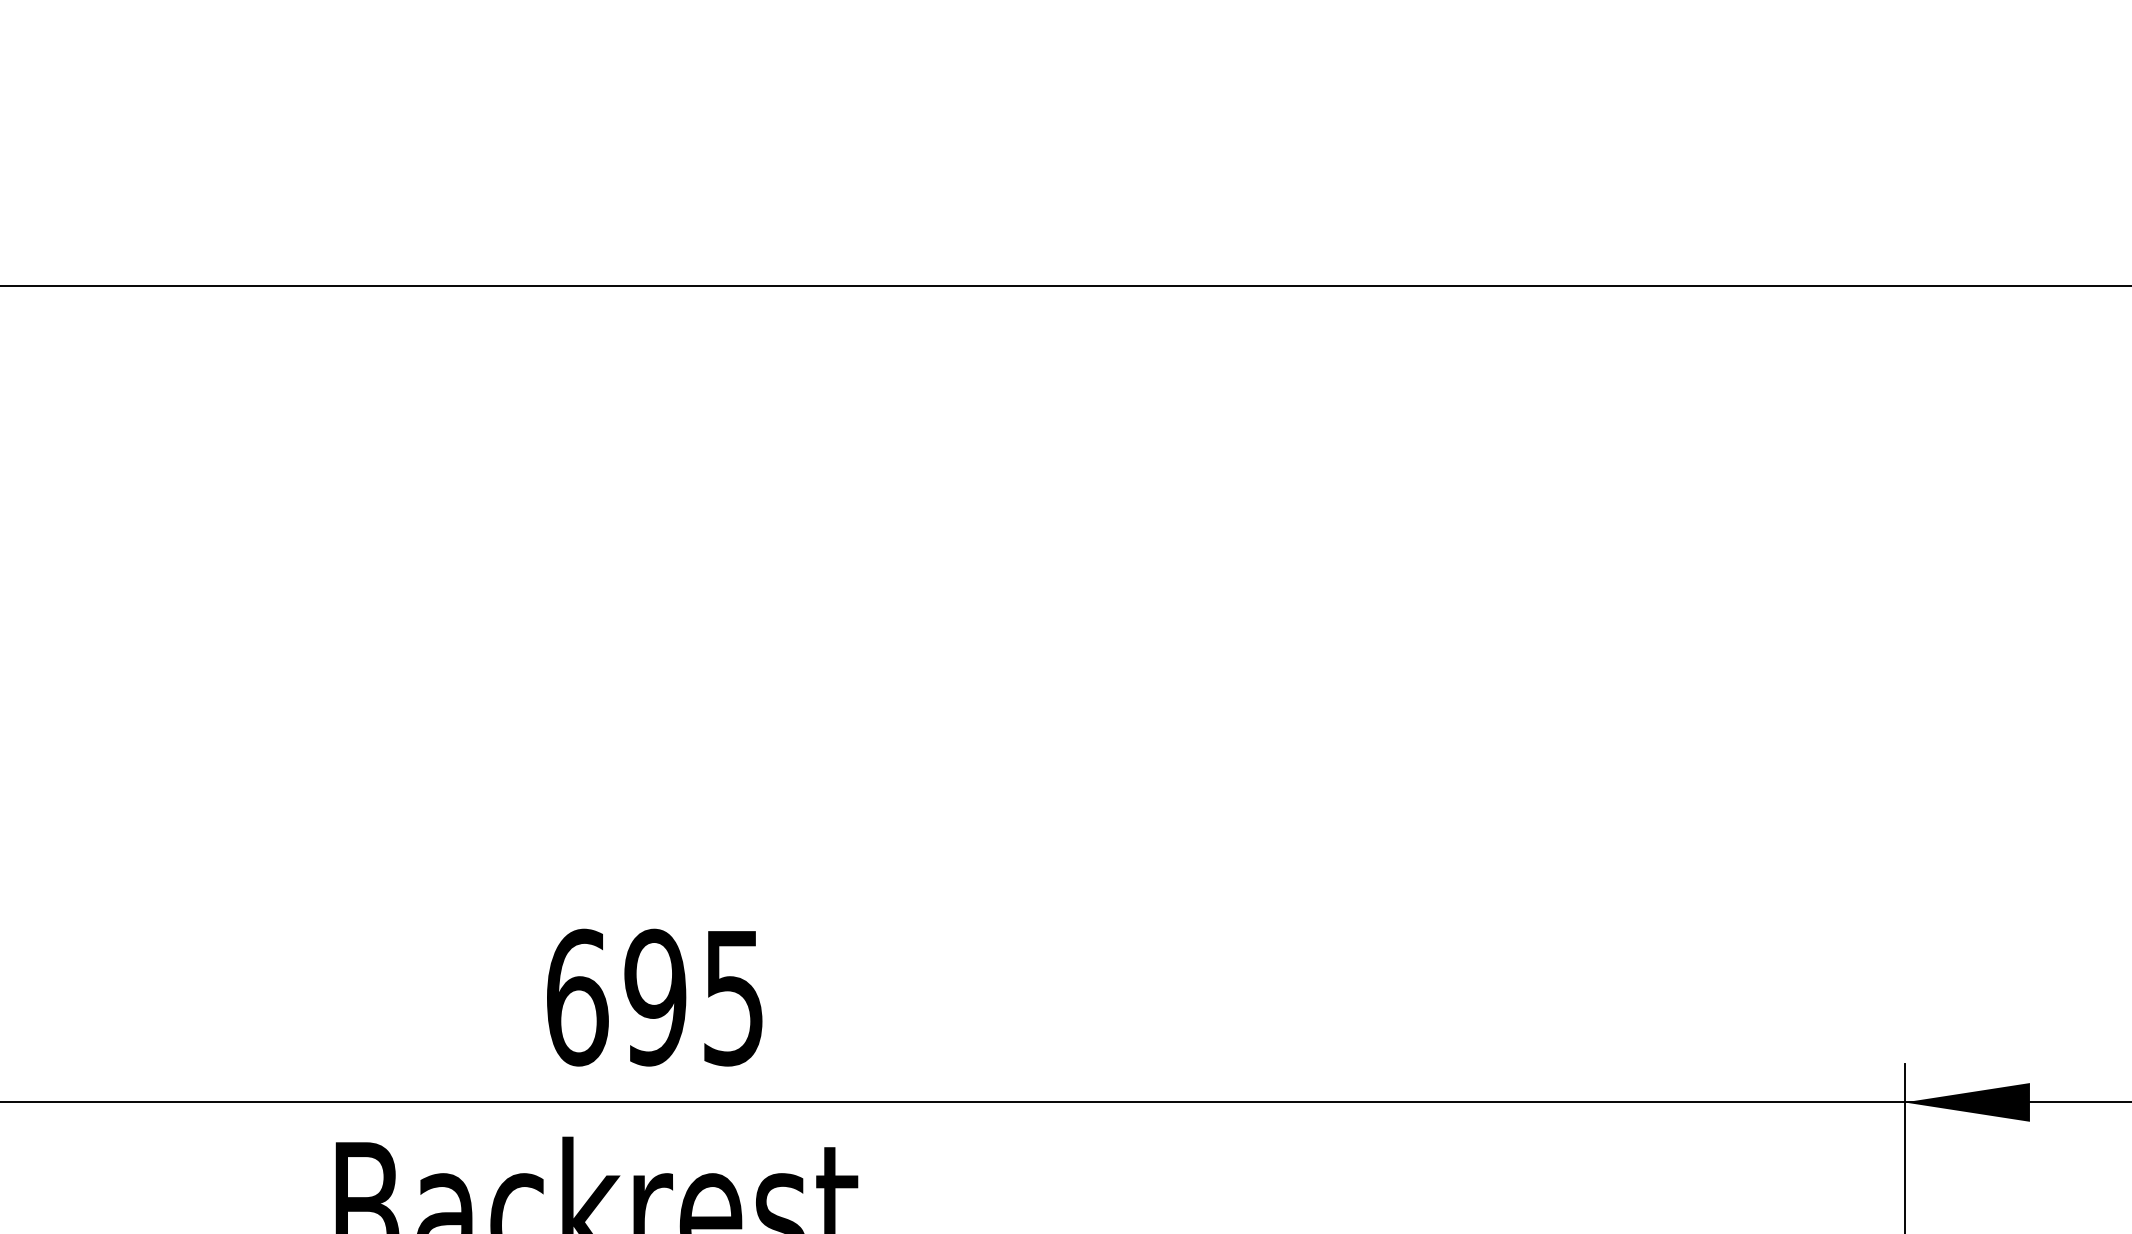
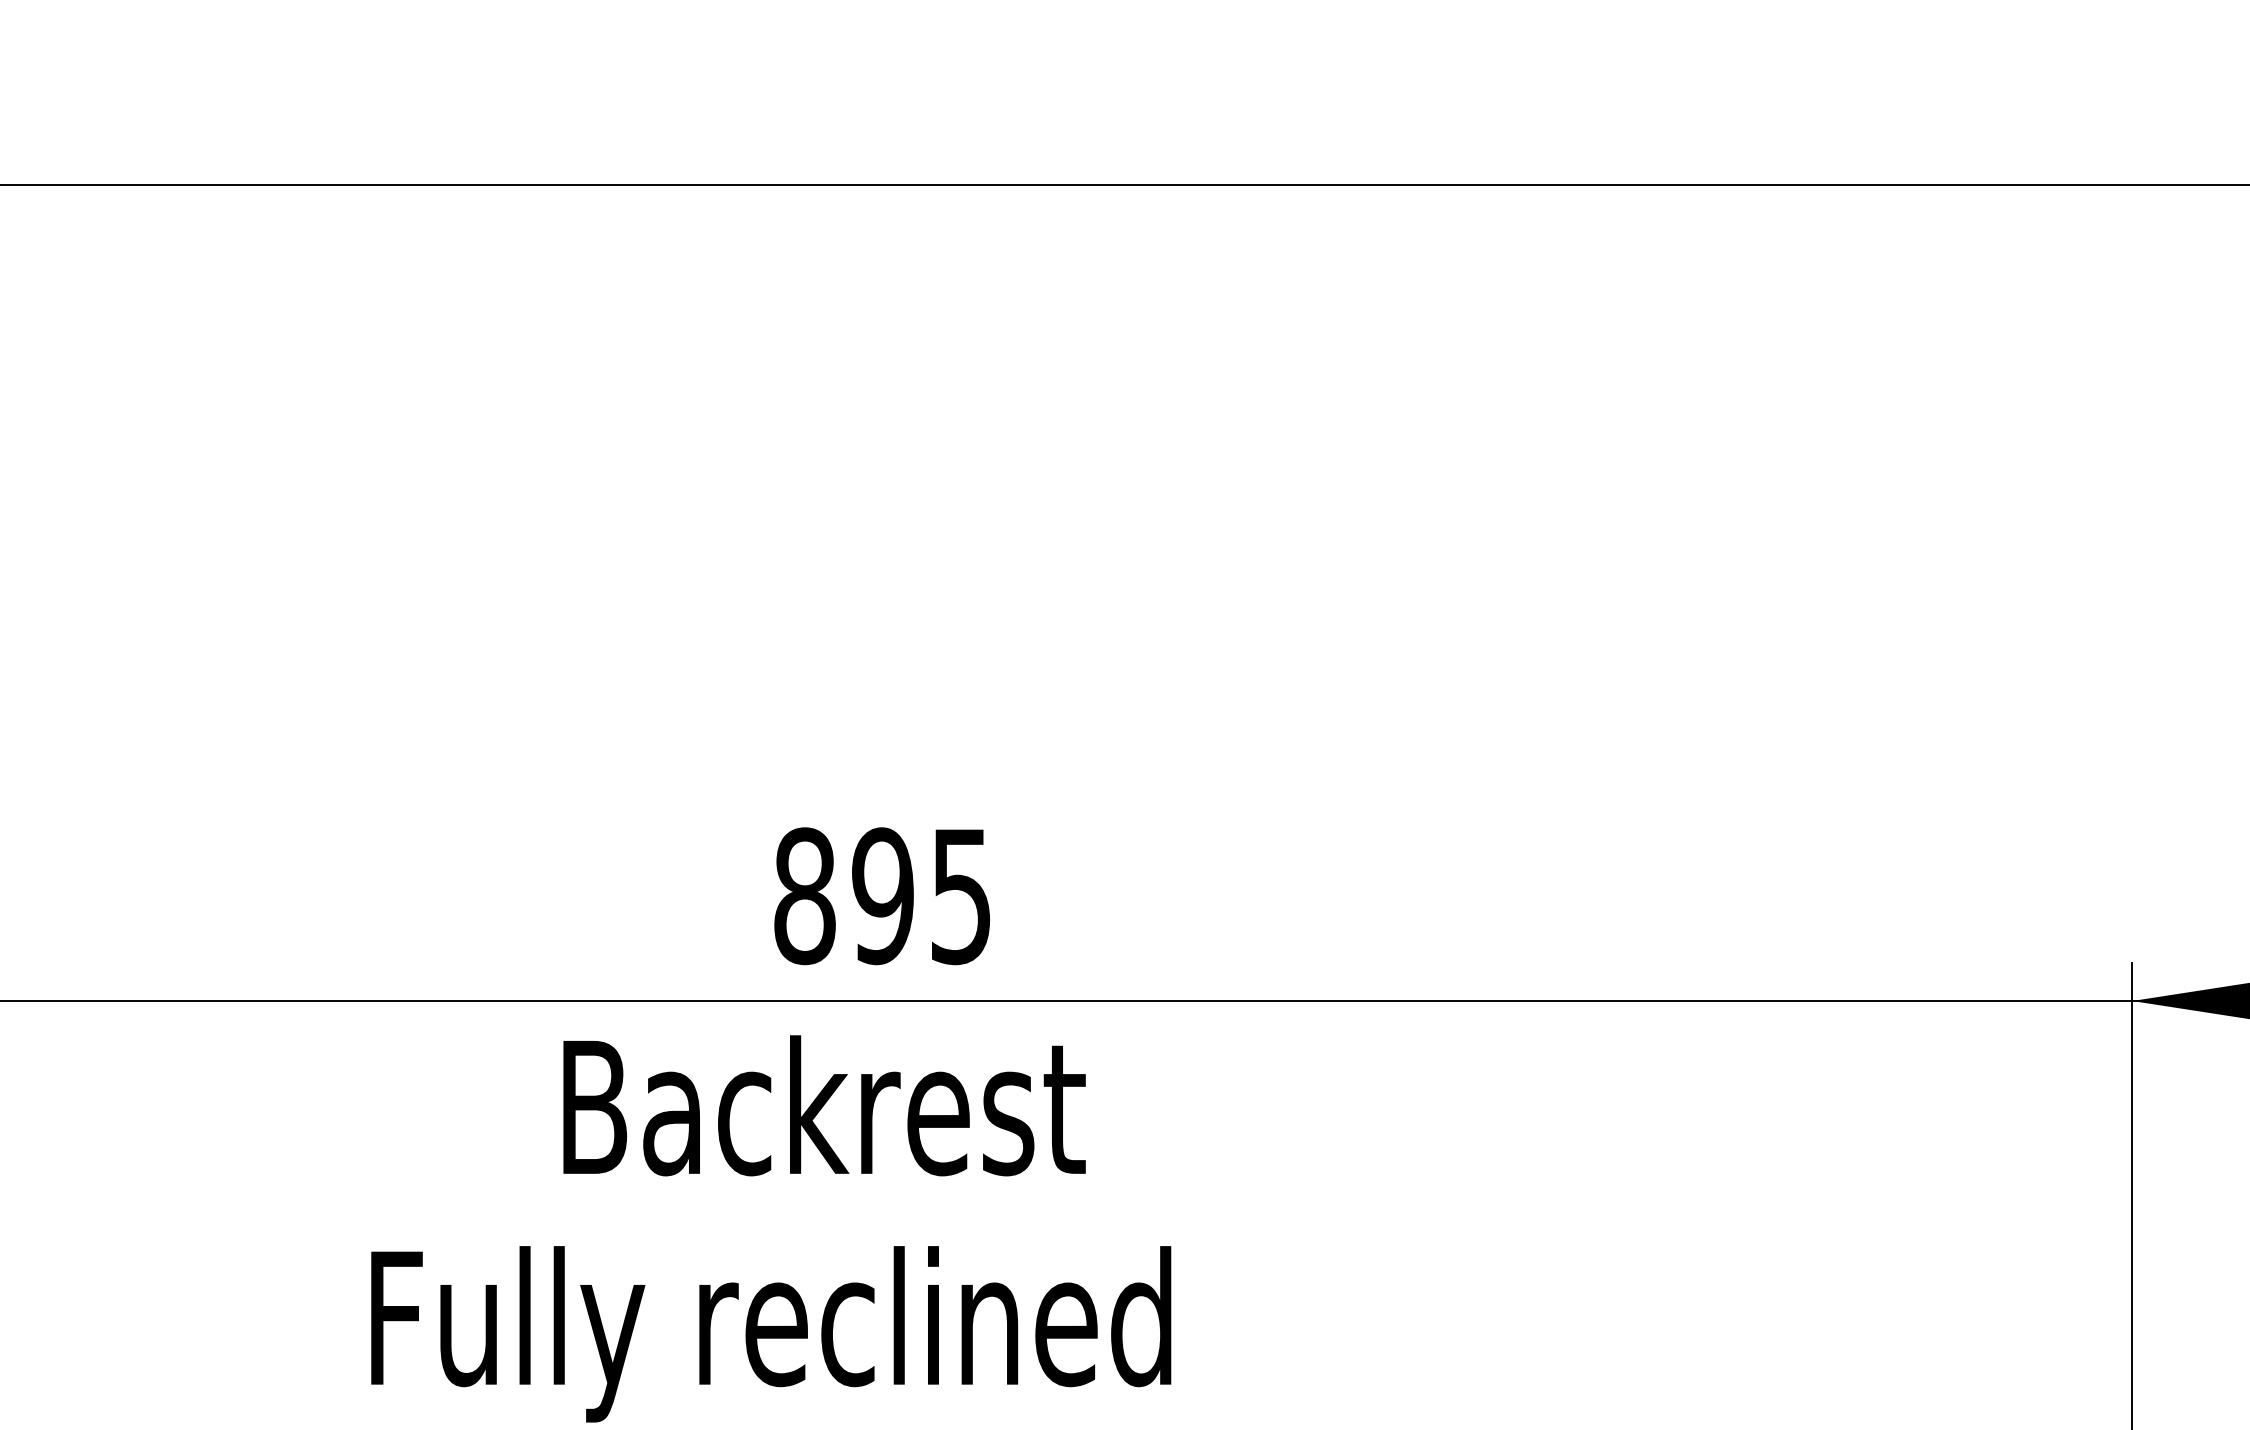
text: (577, 997) -> (805, 896), 695 -> 895

